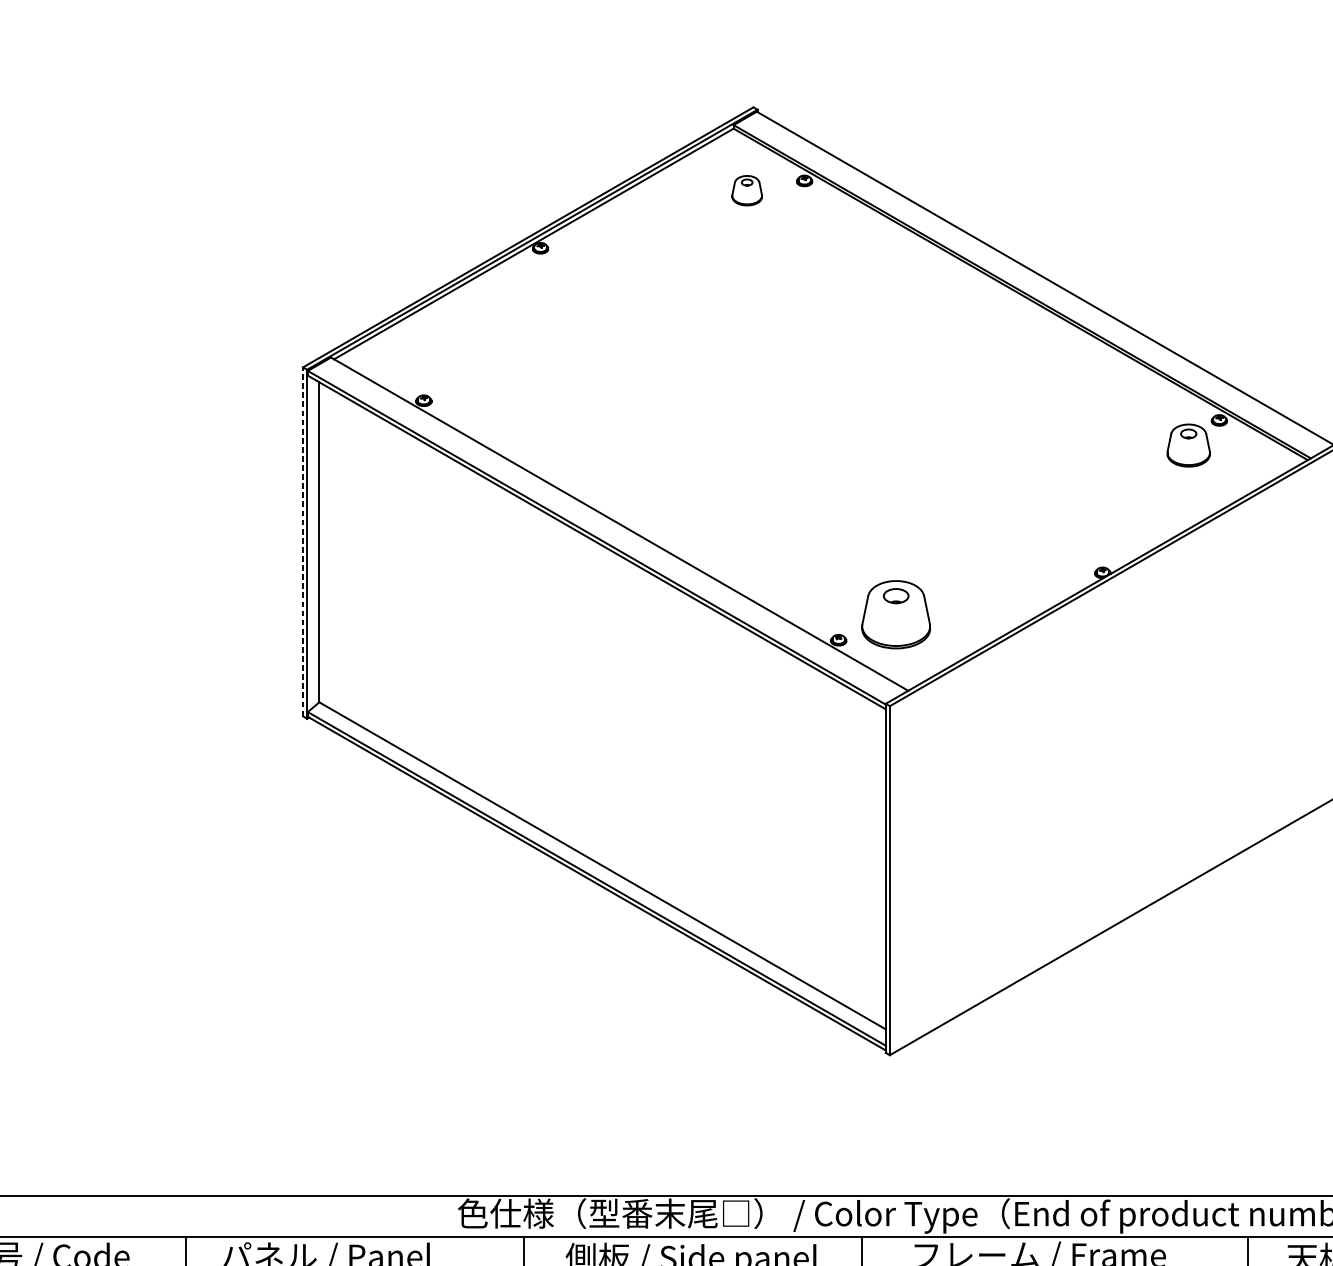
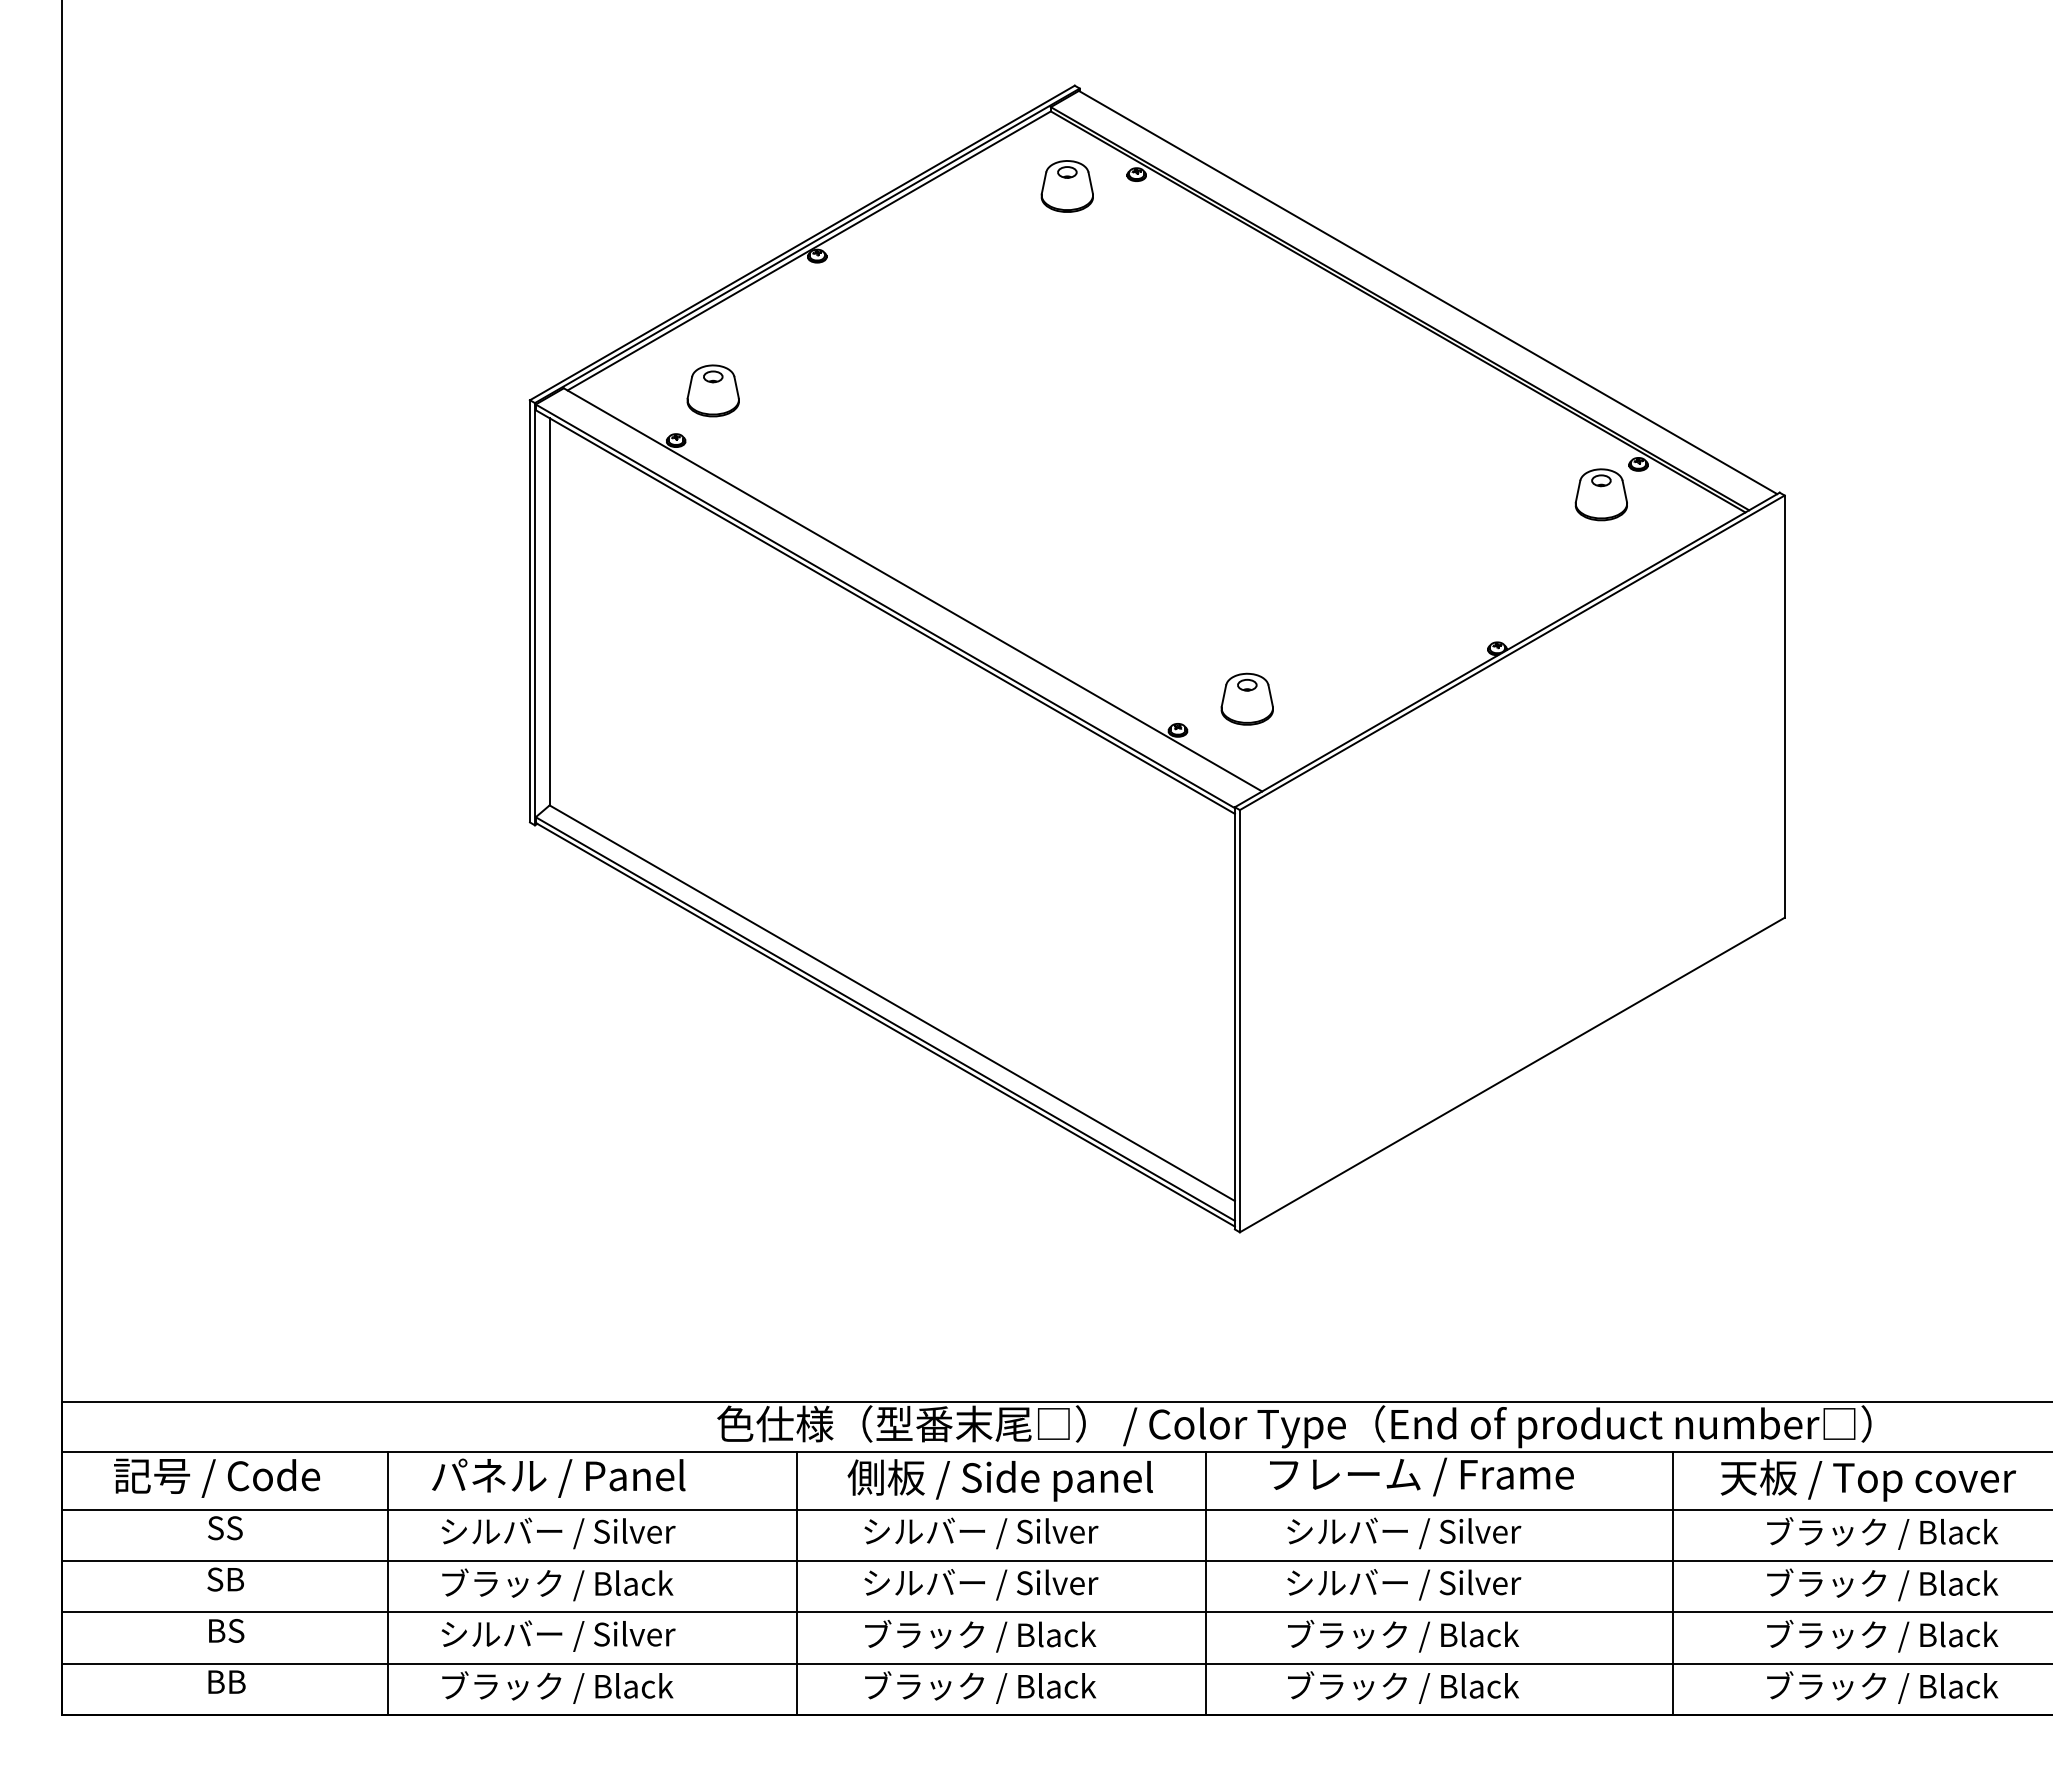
part: (746, 190) -> (1066, 186), size x1.43
part: (453, 359) -> (712, 390), added
line: (303, 541) -> (530, 610), dashed -> solid
part: (895, 613) -> (1246, 698), size x0.62

